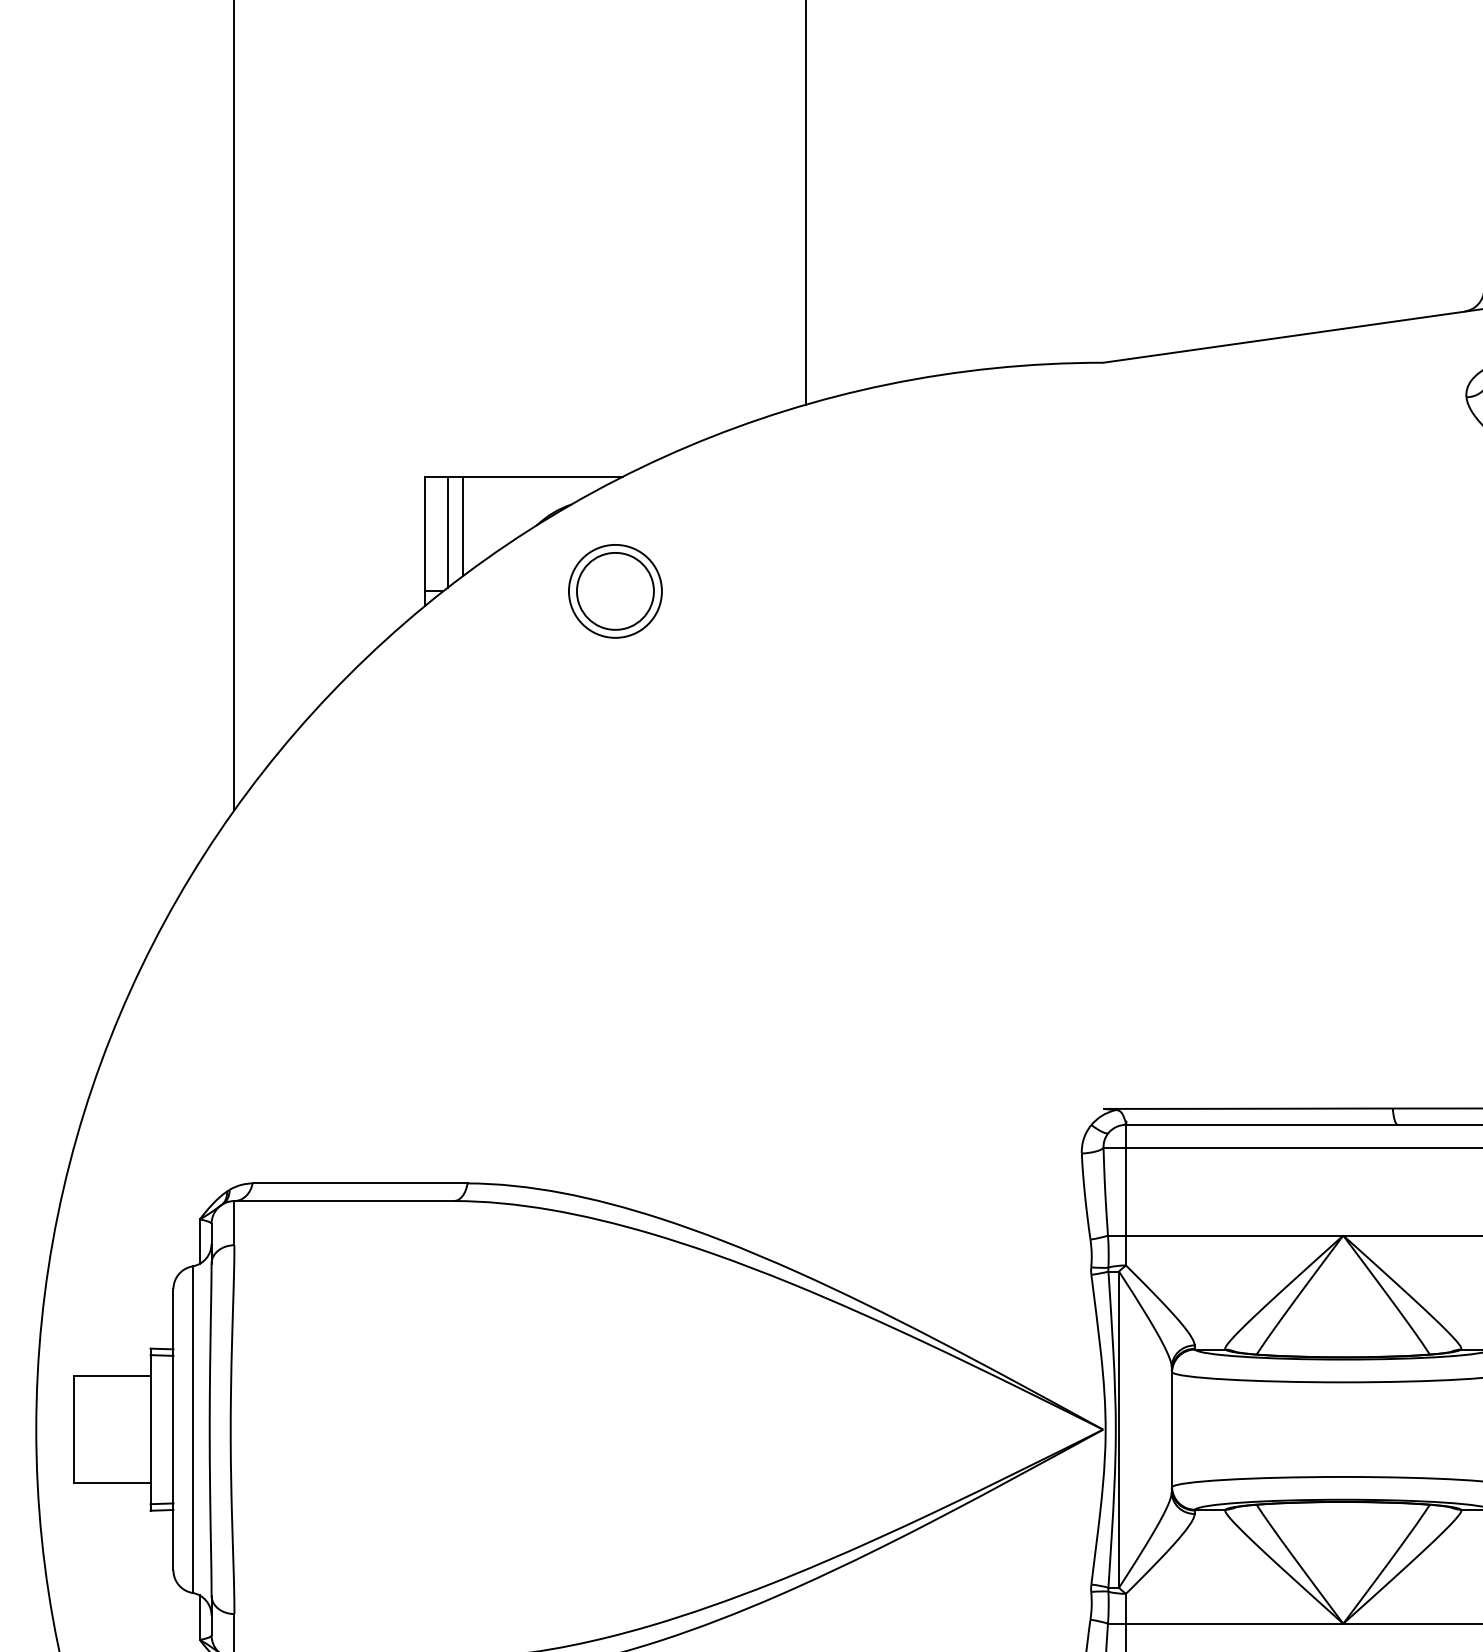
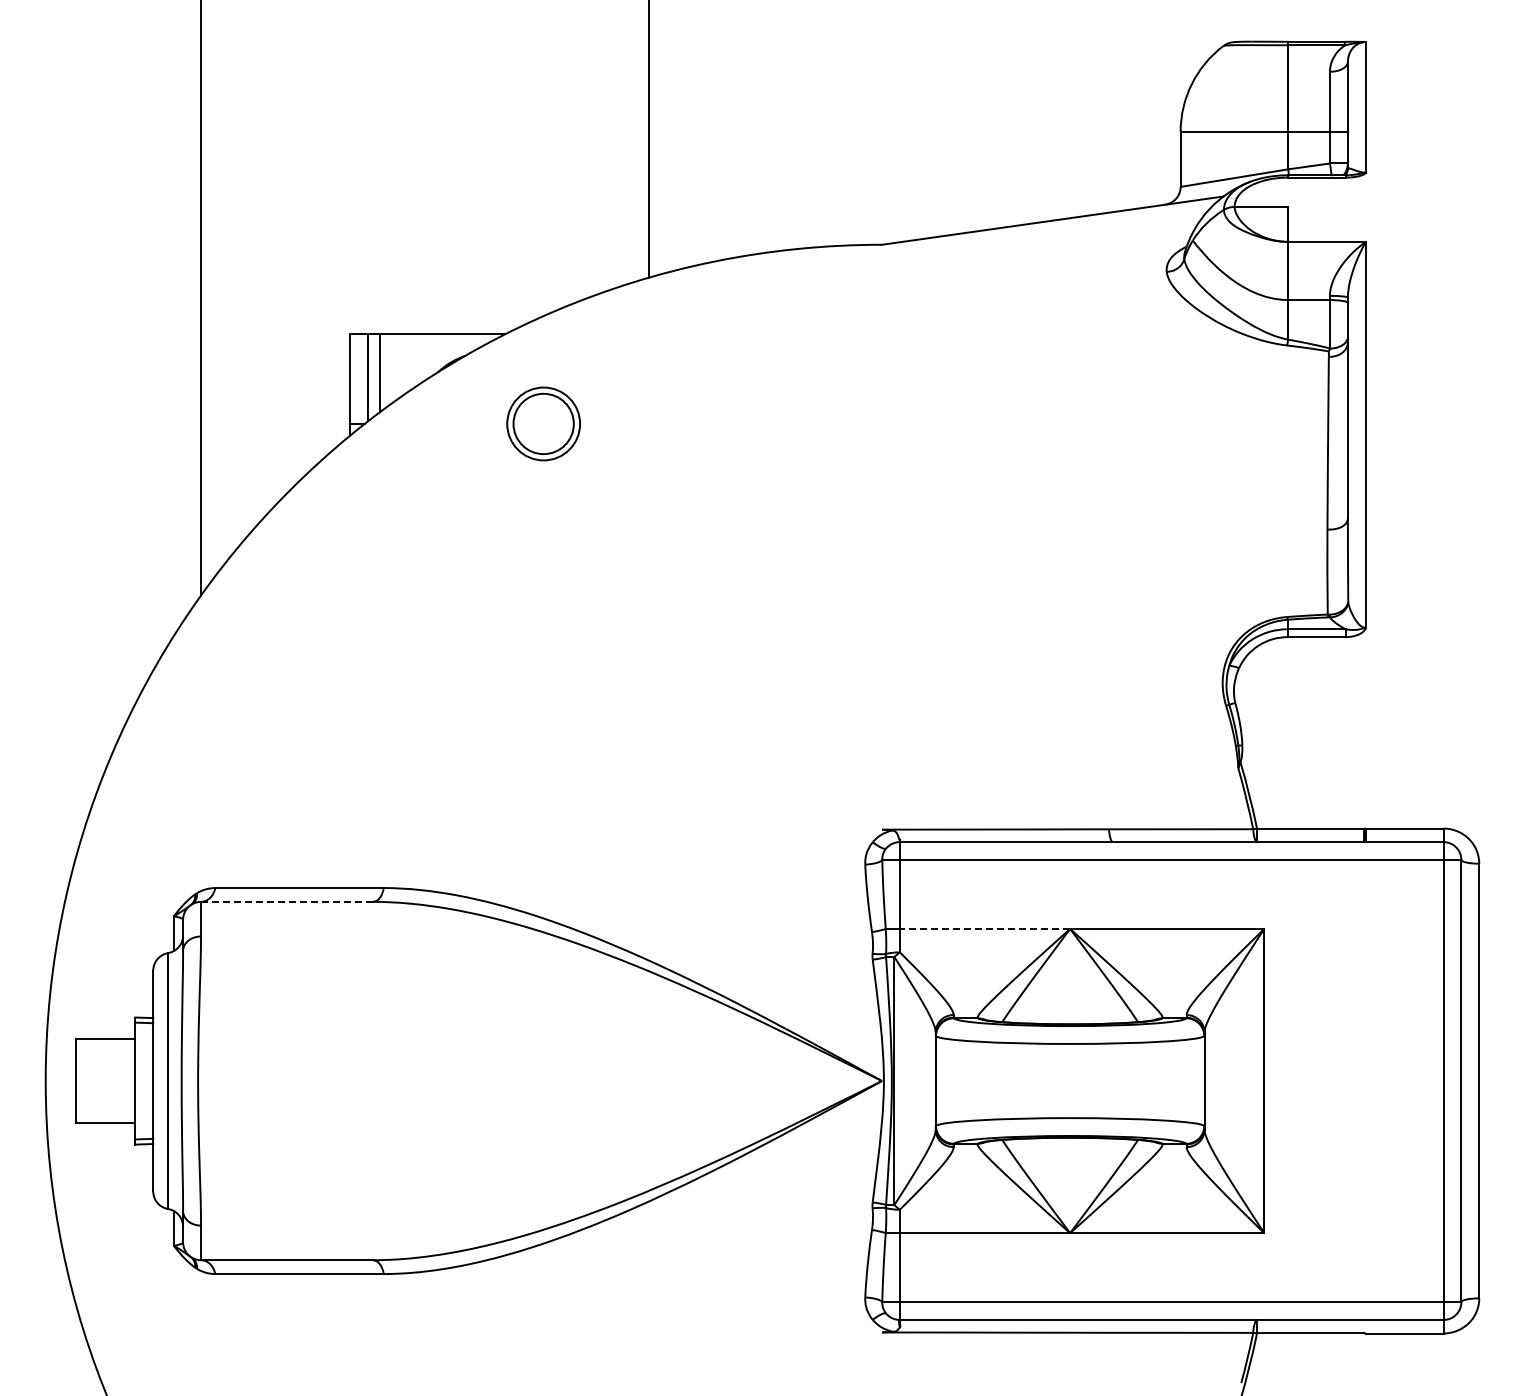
part: (615, 590) -> (543, 423), moved
line: (344, 1200) -> (287, 901), solid -> dashed
line: (1233, 1235) -> (984, 928), solid -> dashed

